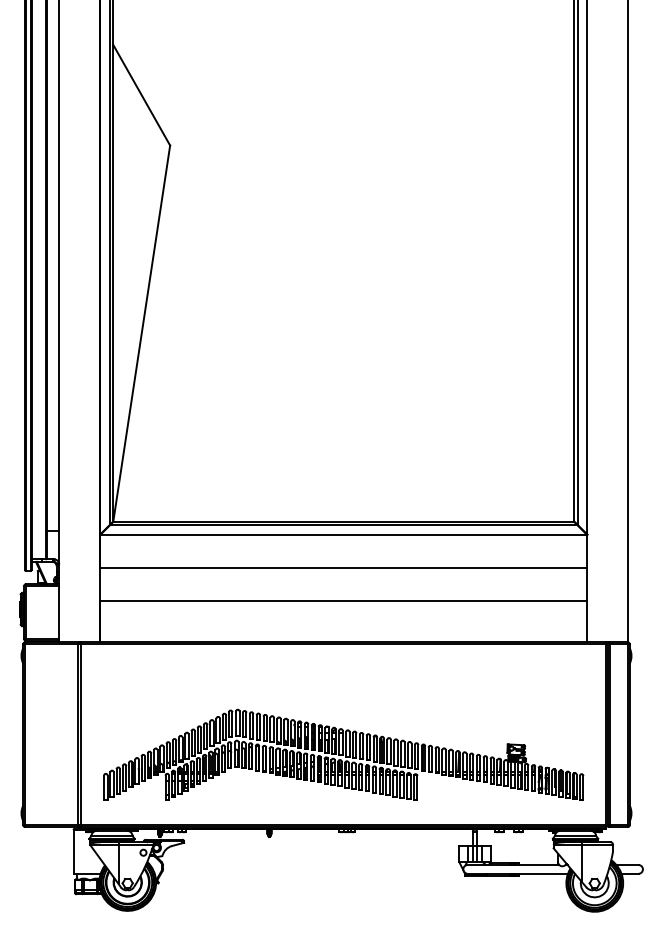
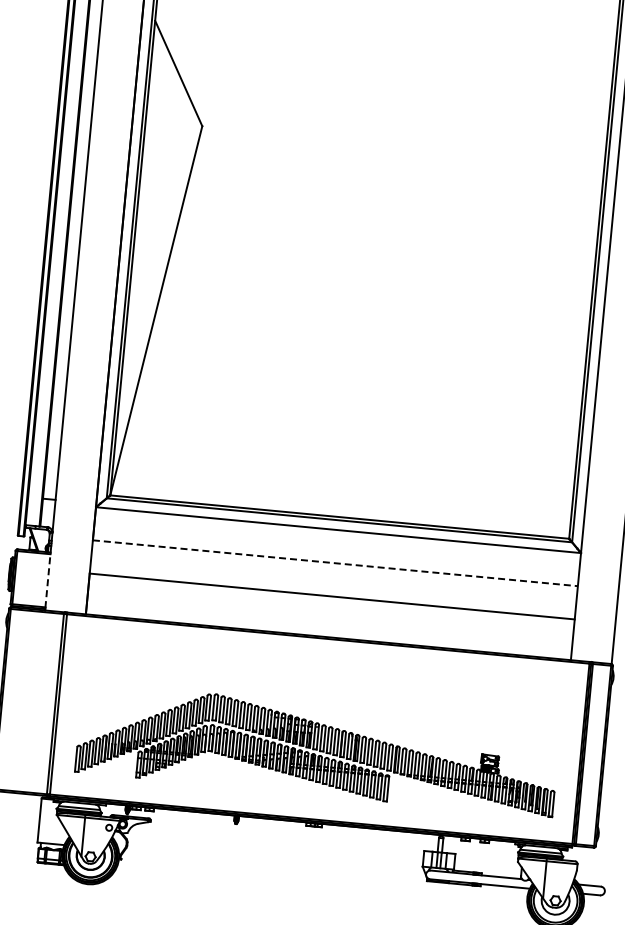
line: (343, 568) -> (335, 563), solid -> dashed
line: (59, 612) -> (48, 580), solid -> dashed

